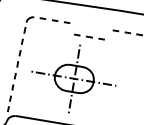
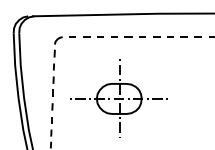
line: (89, 36) -> (128, 36), moved

